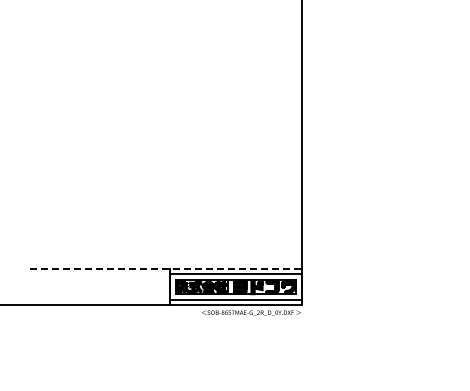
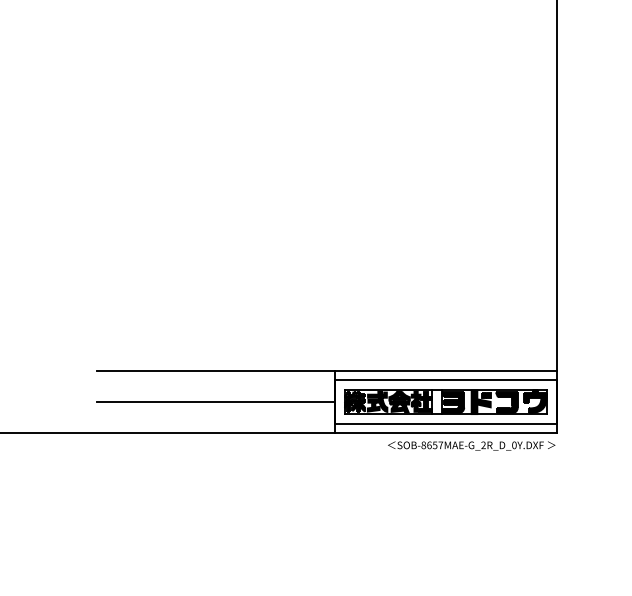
line: (166, 268) -> (328, 370), dashed -> solid
line: (99, 286) -> (215, 401), added

